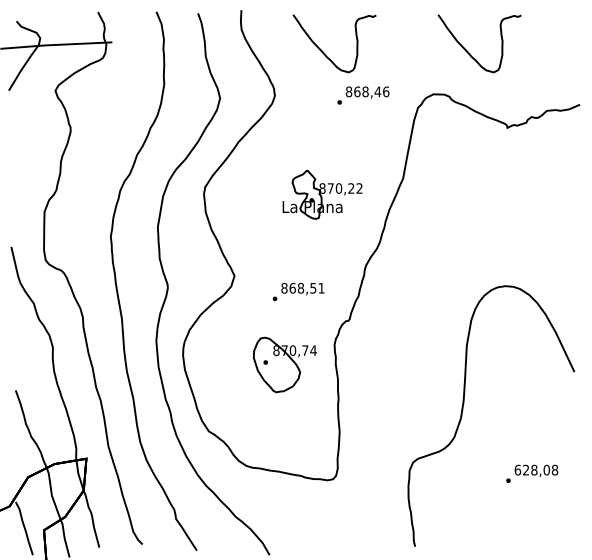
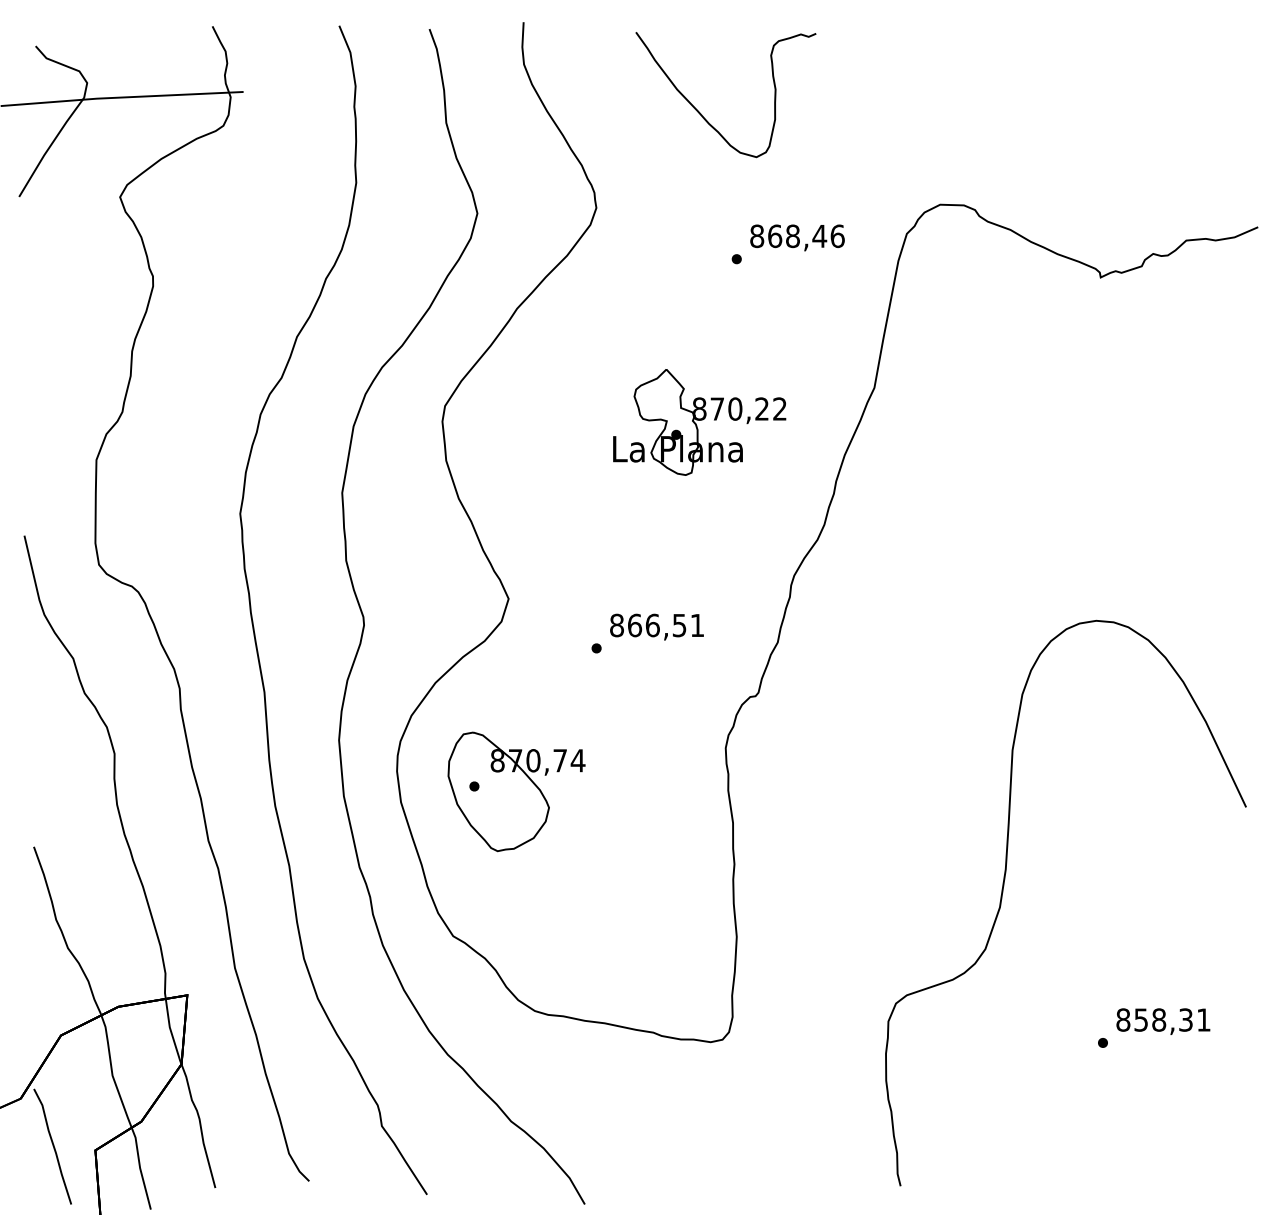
curve: (469, 52) -> (1018, 113), removed
text: (363, 95) -> (788, 244), moved
text: (300, 288) -> (651, 625), 868,51 -> 866,51
part: (284, 364) -> (515, 790), moved
text: (536, 469) -> (1163, 1018), 628,08 -> 858,31

